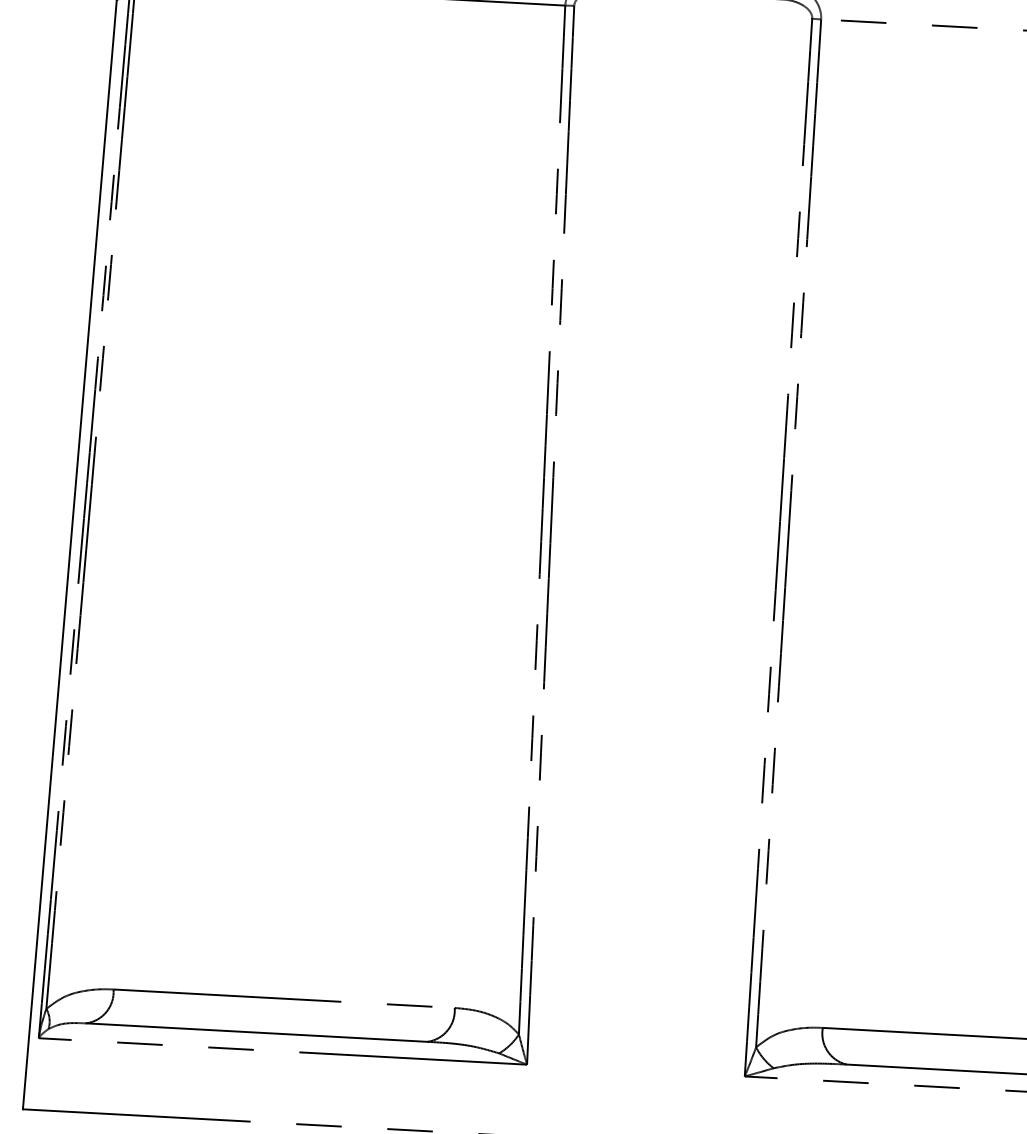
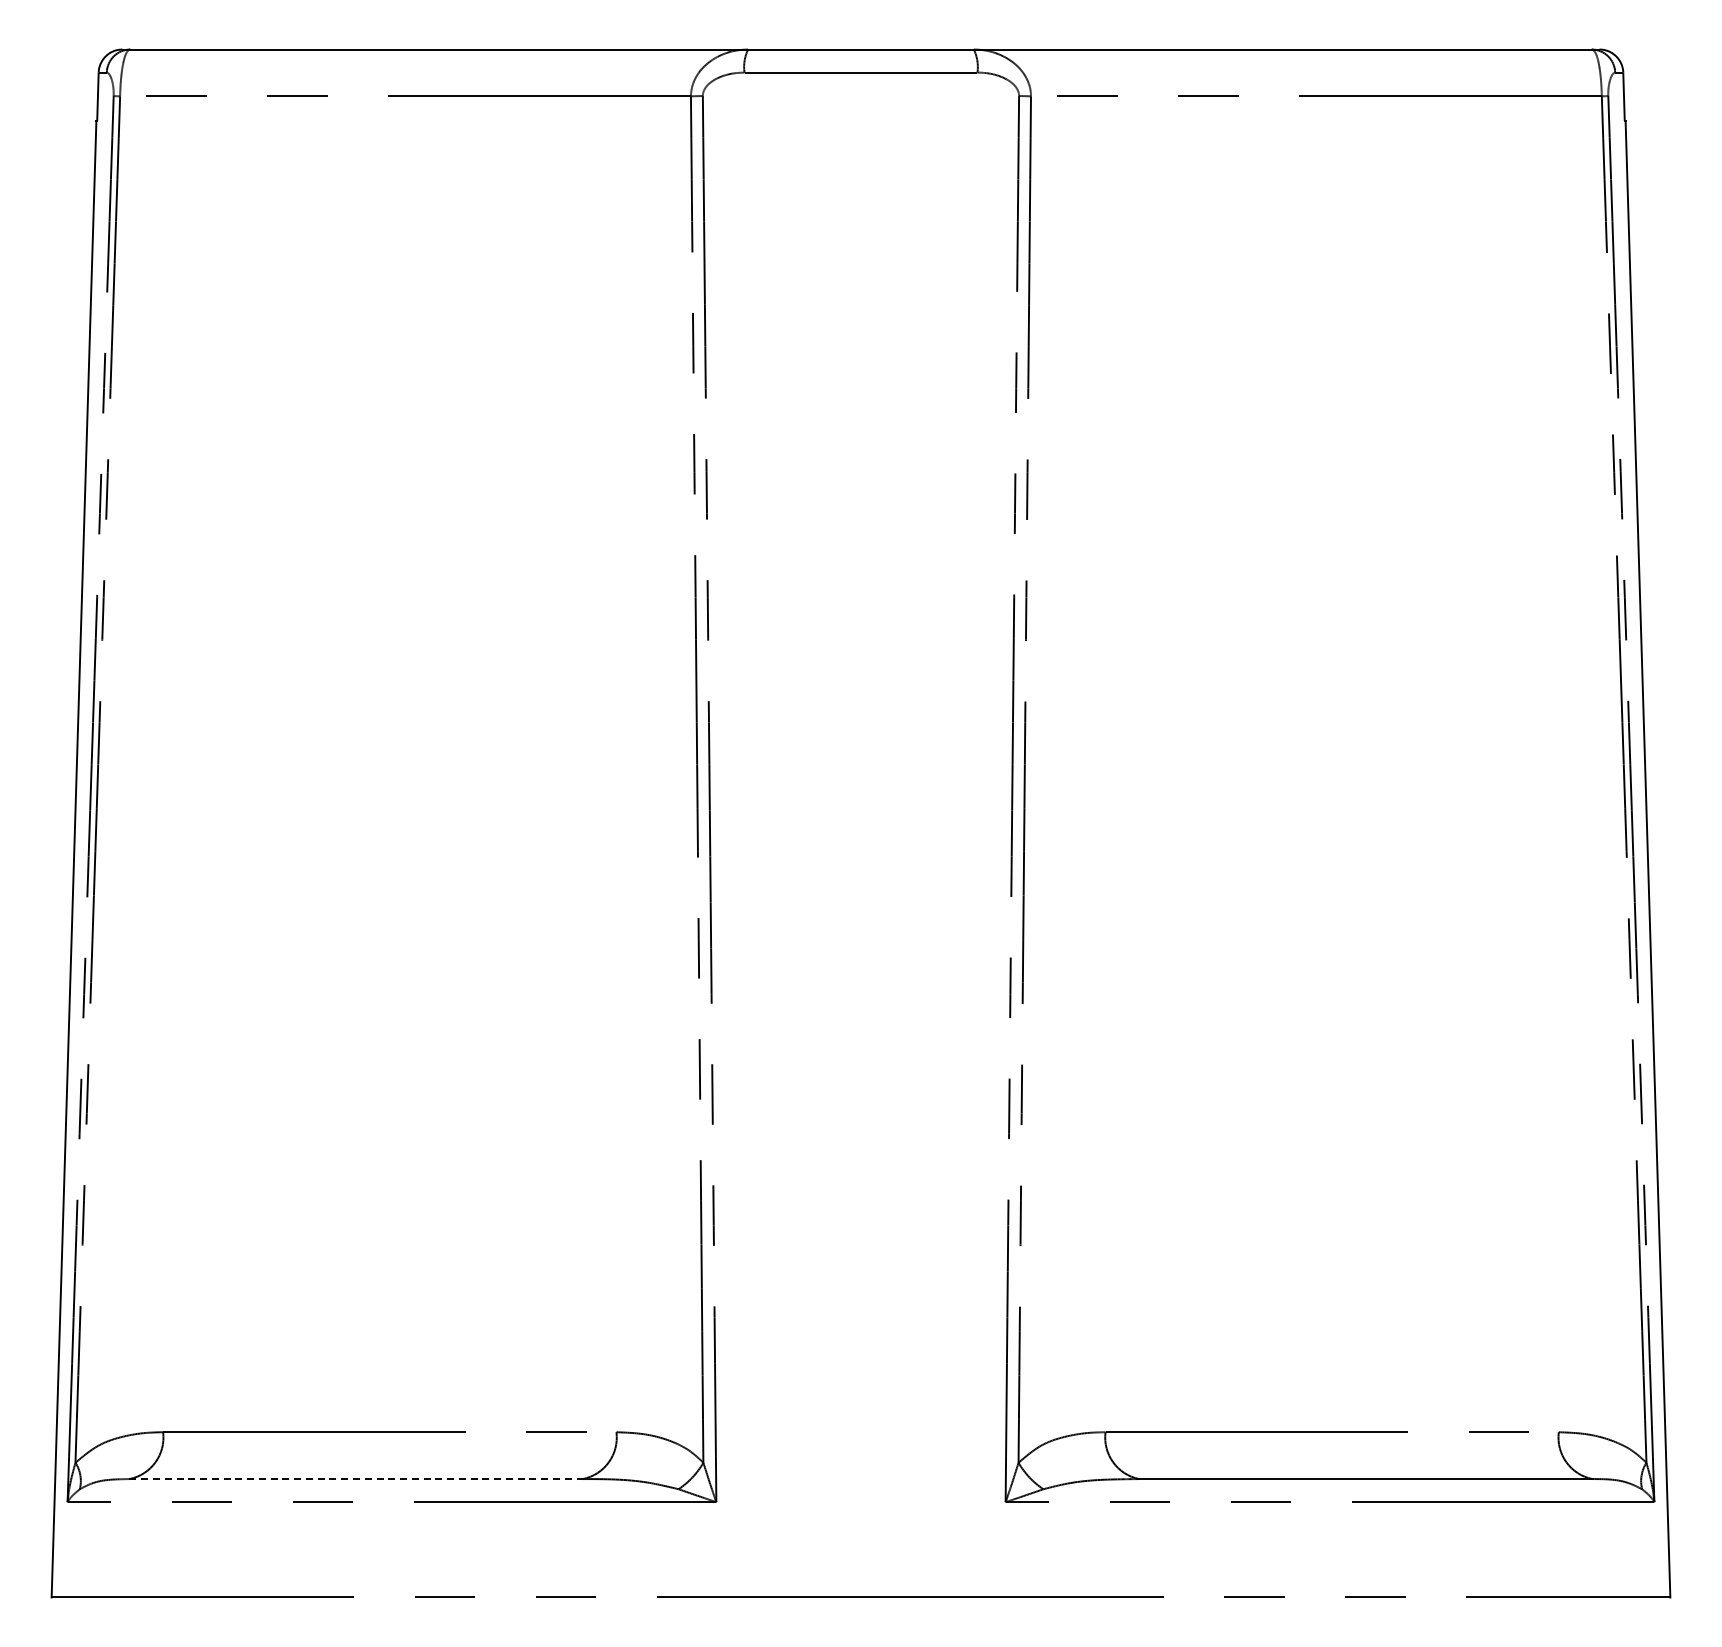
line: (257, 1032) -> (356, 1479), solid -> dashed

